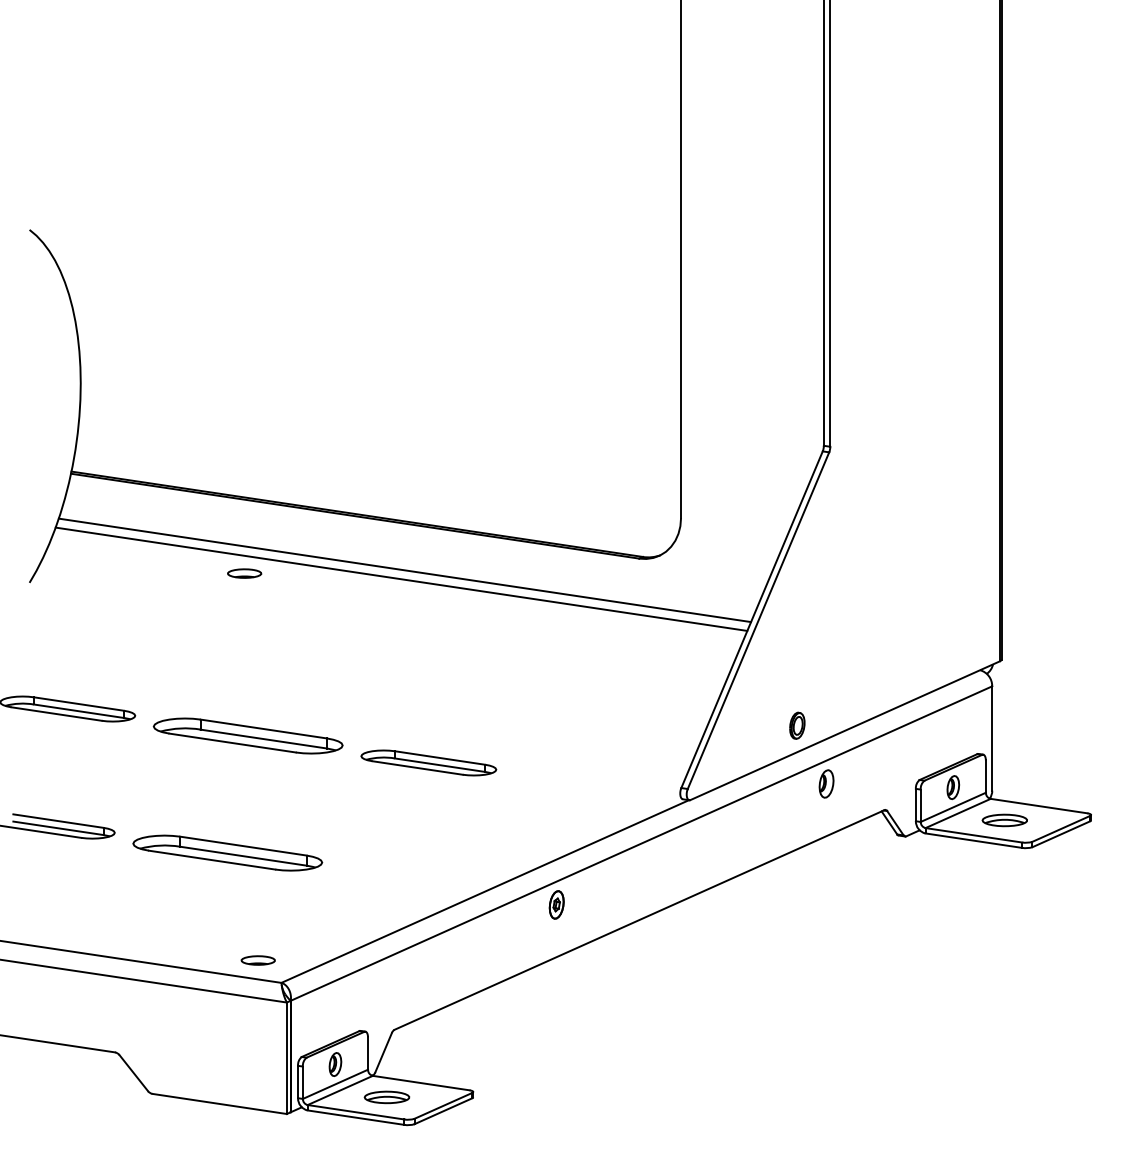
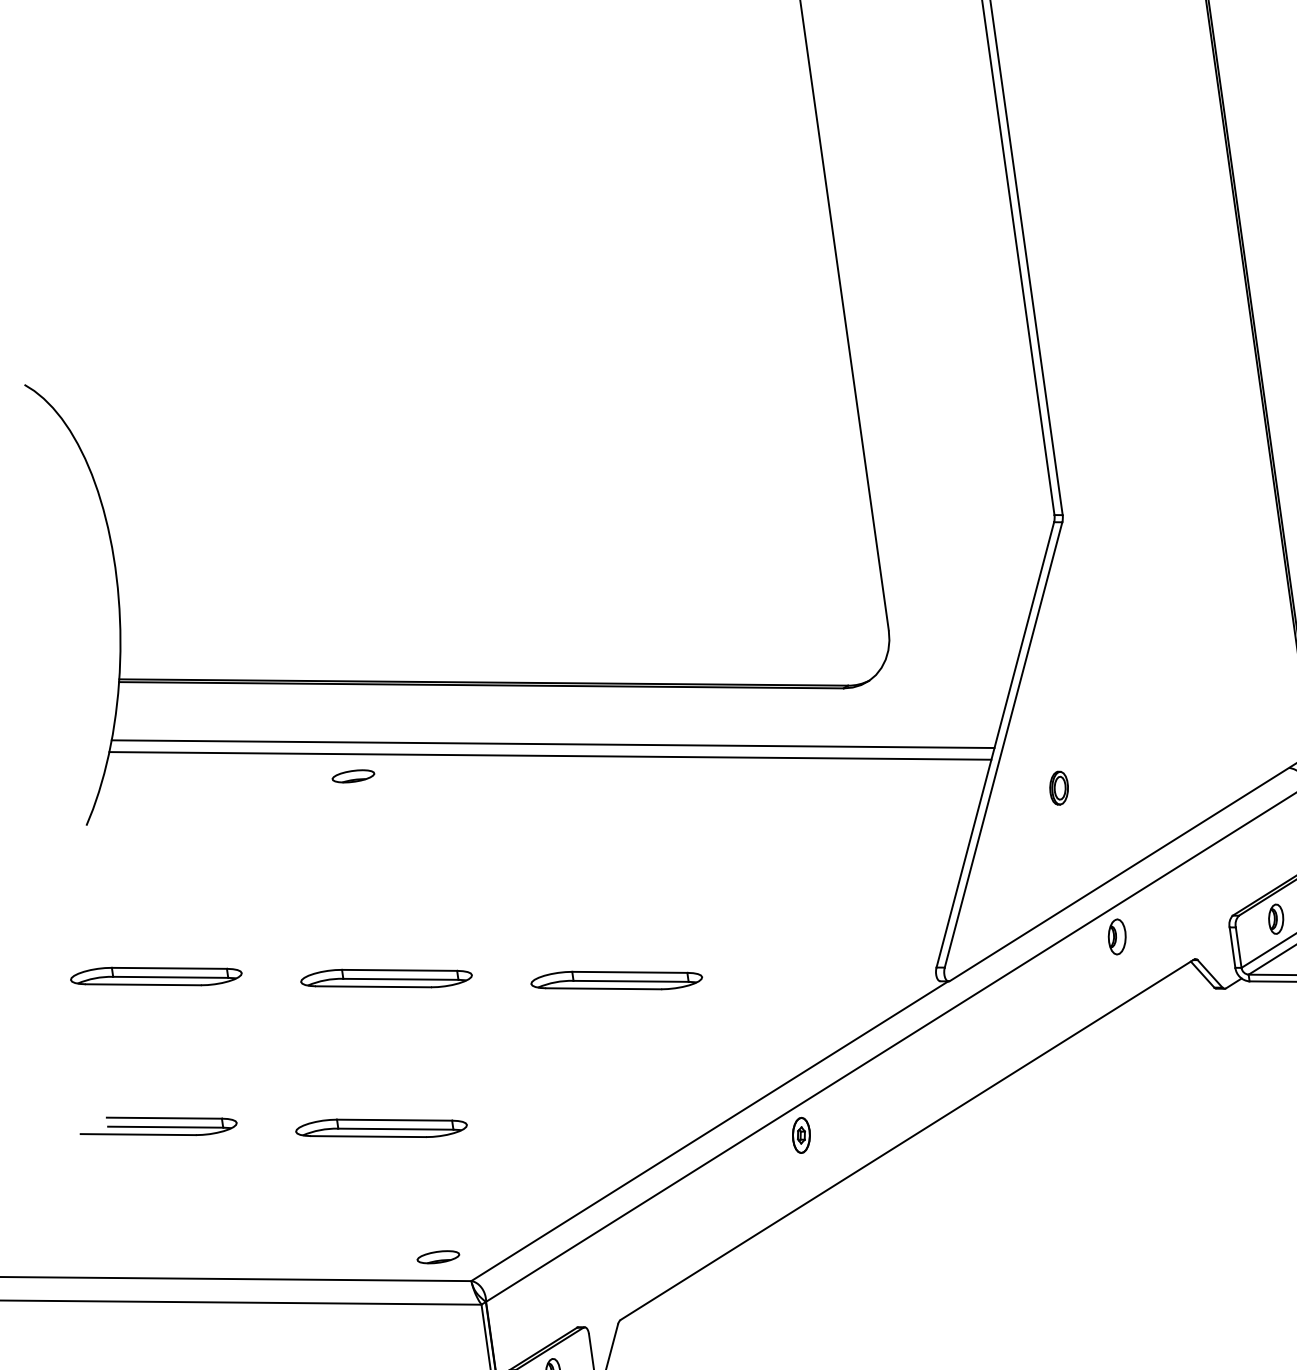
part: (797, 725) -> (1059, 787), moved
part: (248, 735) -> (386, 977), size x0.71
part: (227, 852) -> (381, 1127), size x0.71

